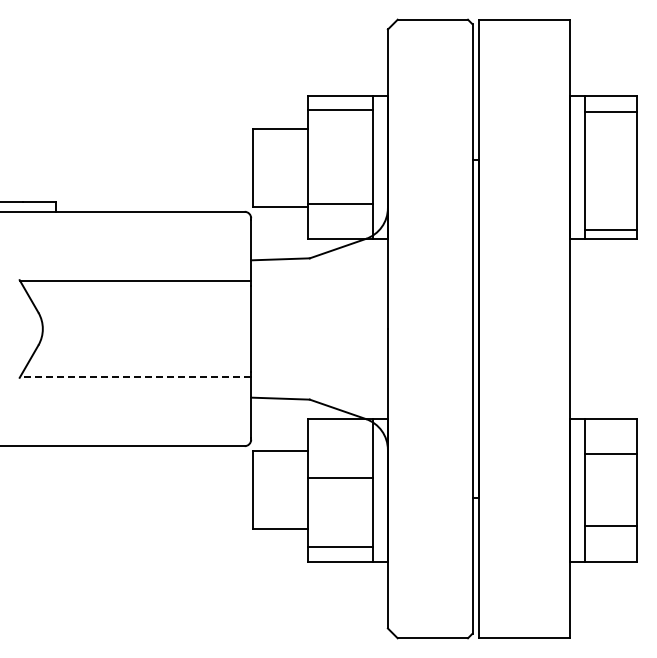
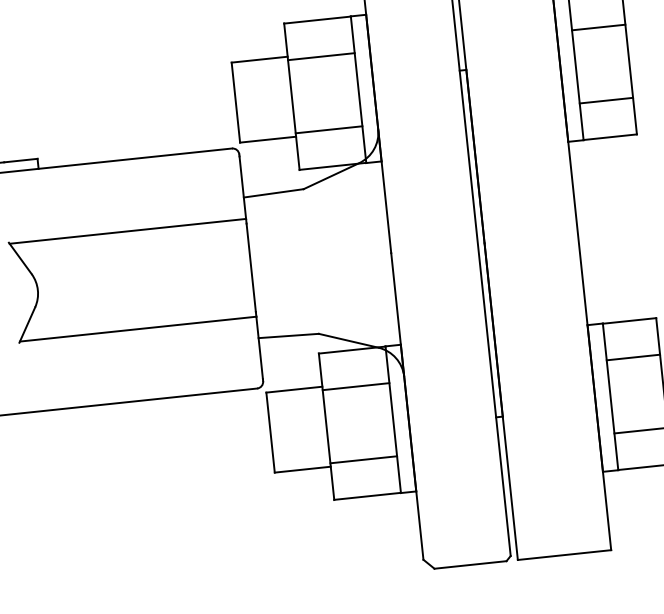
line: (339, 110) -> (320, 57), moved
line: (611, 112) -> (599, 27), moved
line: (611, 229) -> (606, 100), moved
line: (135, 376) -> (137, 328), dashed -> solid
line: (339, 478) -> (355, 386), moved
line: (339, 546) -> (362, 459), moved

